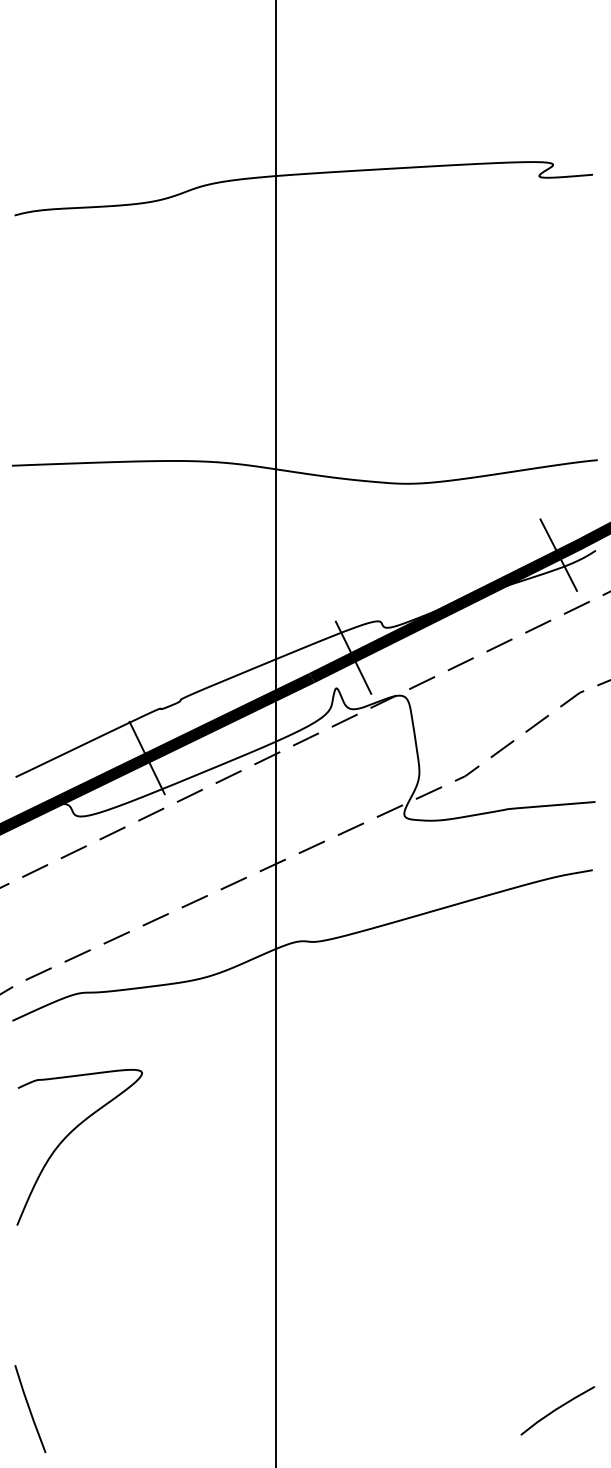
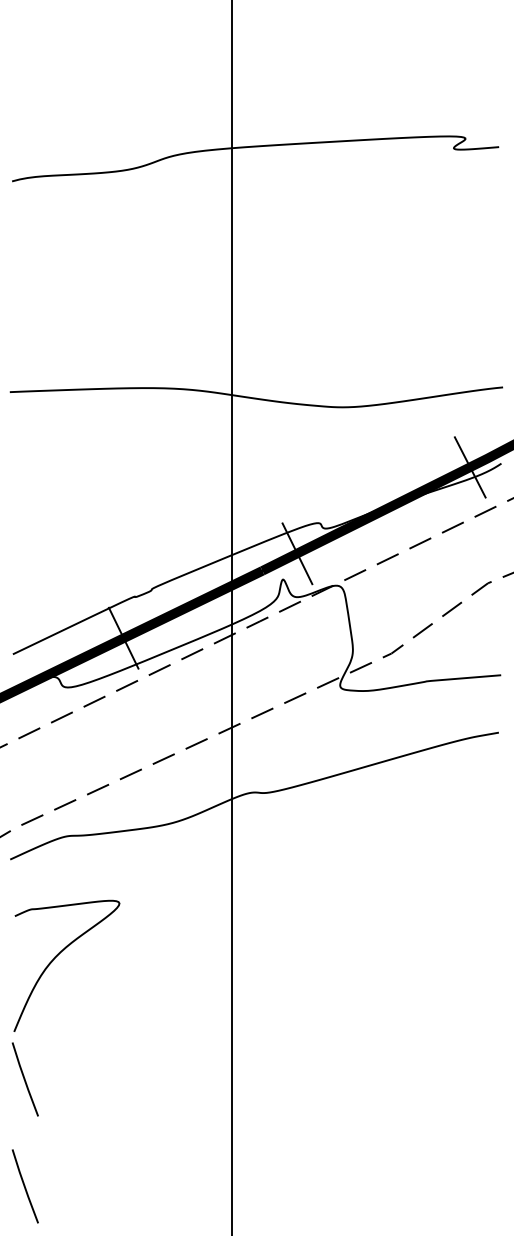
line: (30, 1281) -> (25, 1078), added
line: (557, 1409) -> (469, 1186), removed

